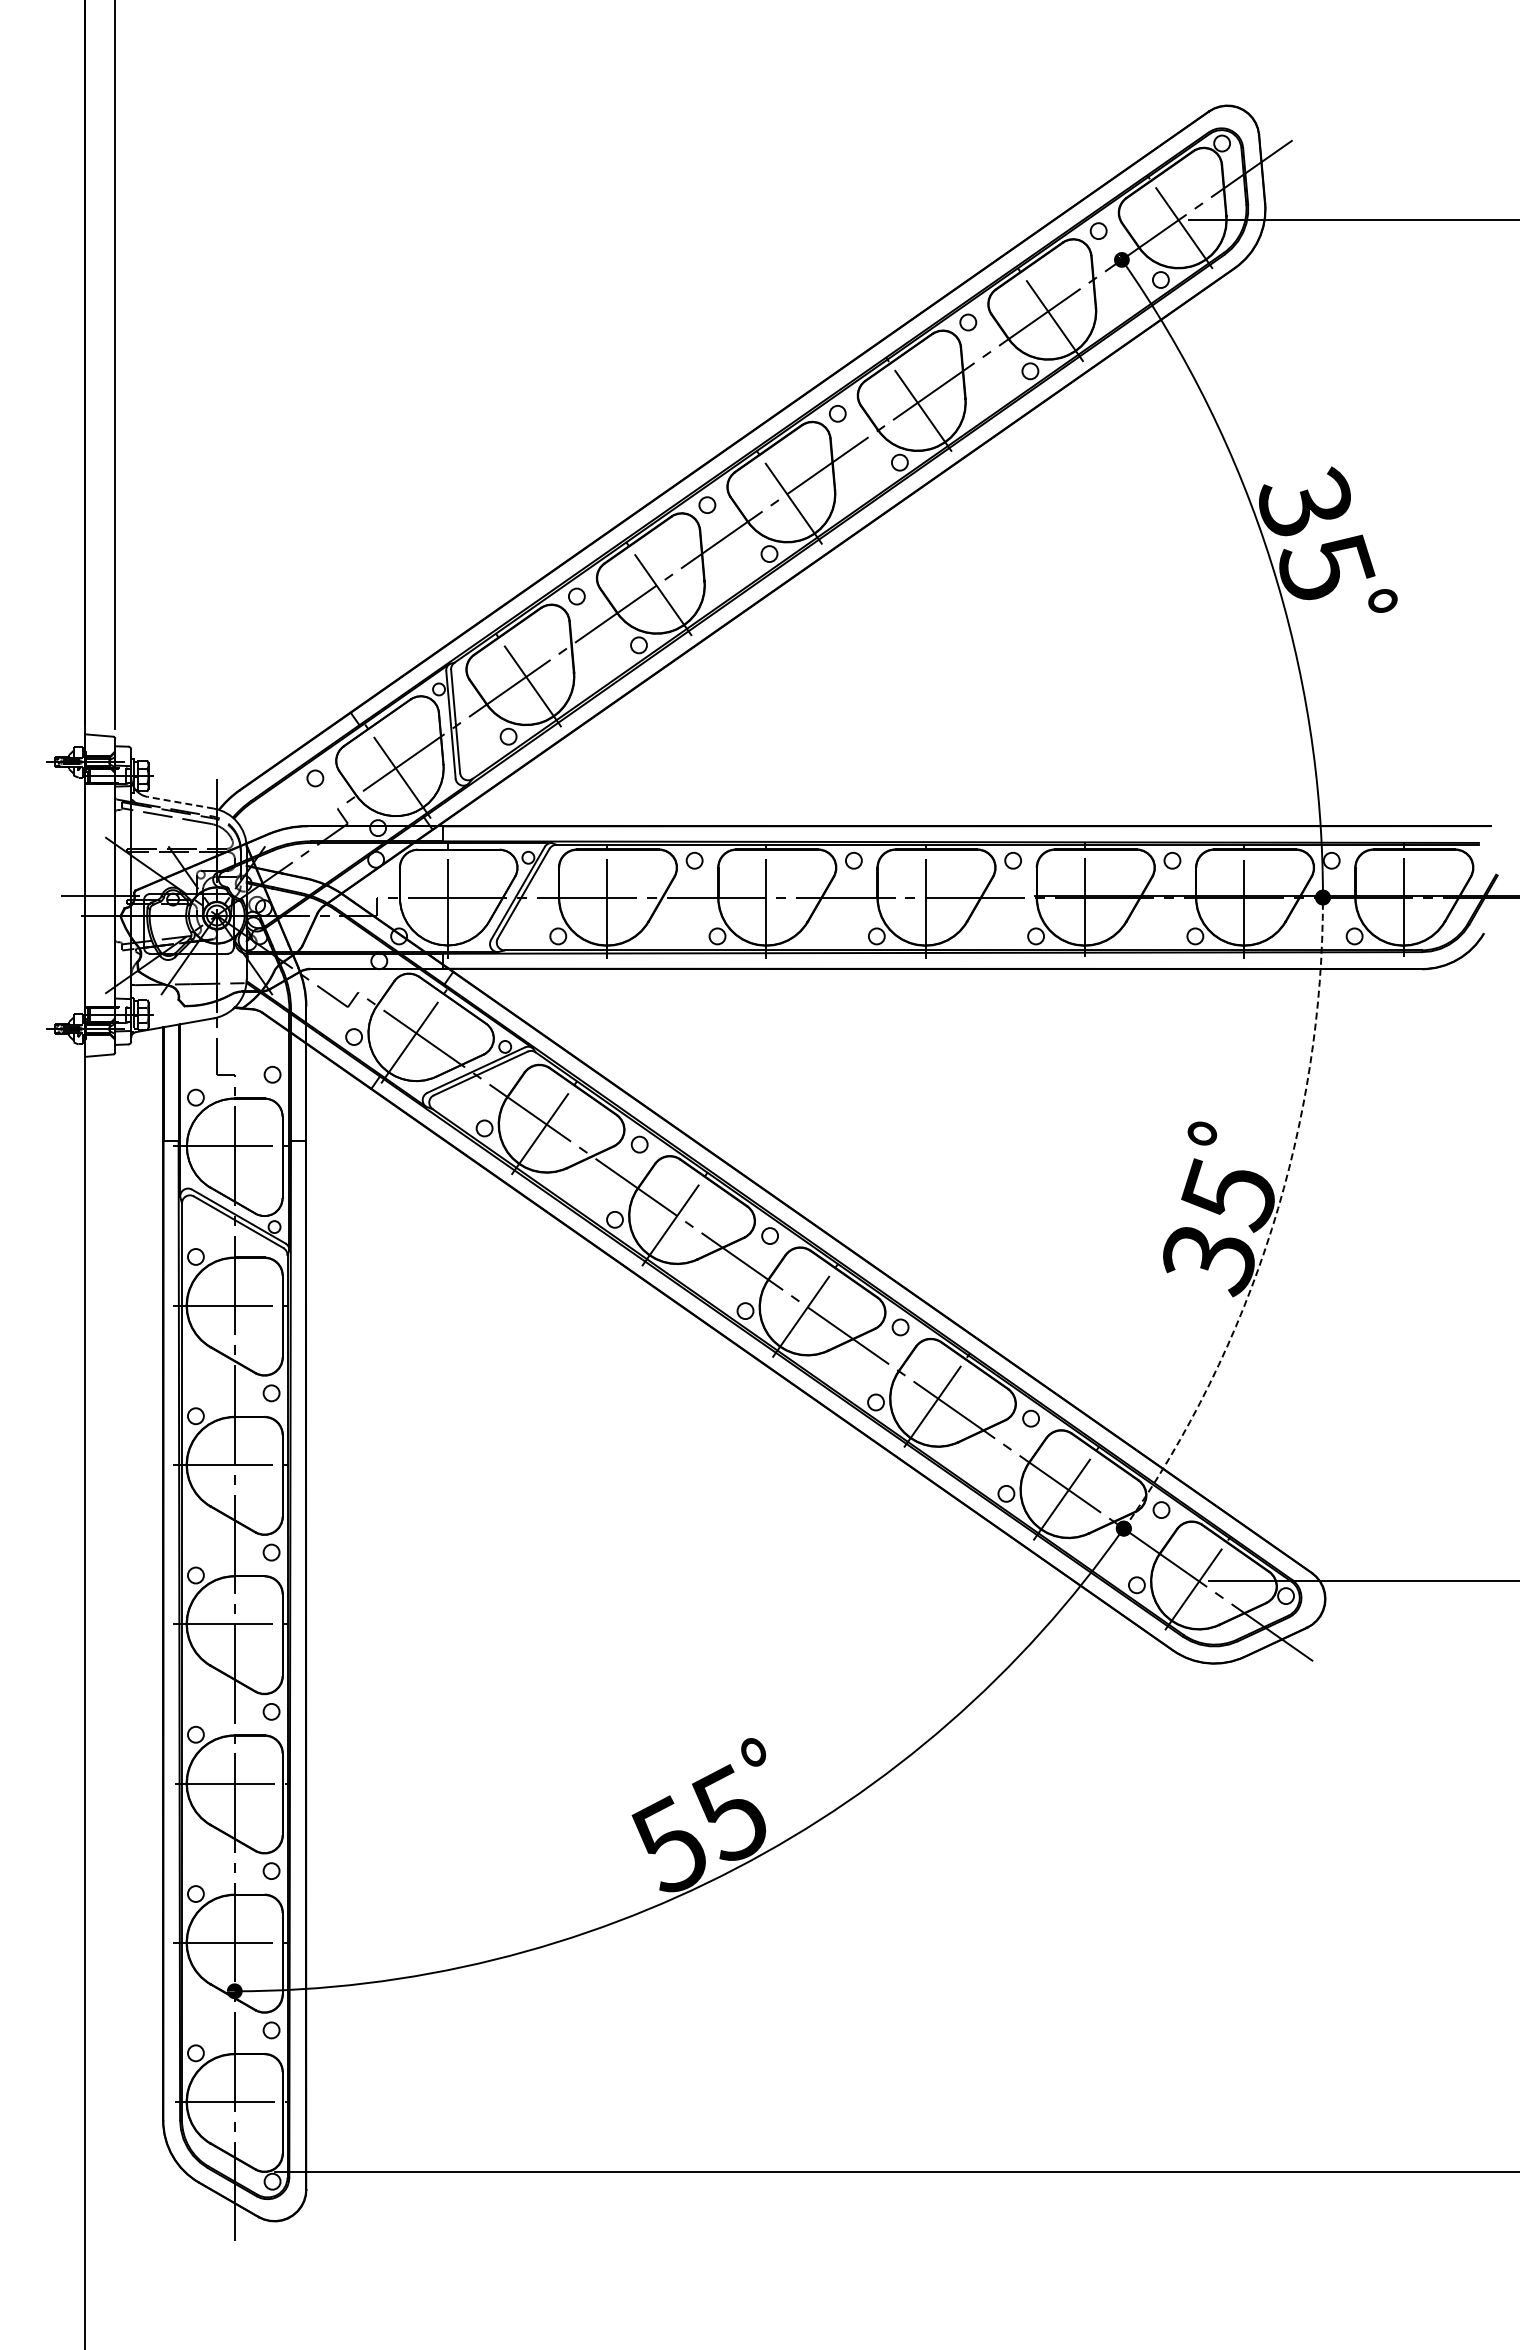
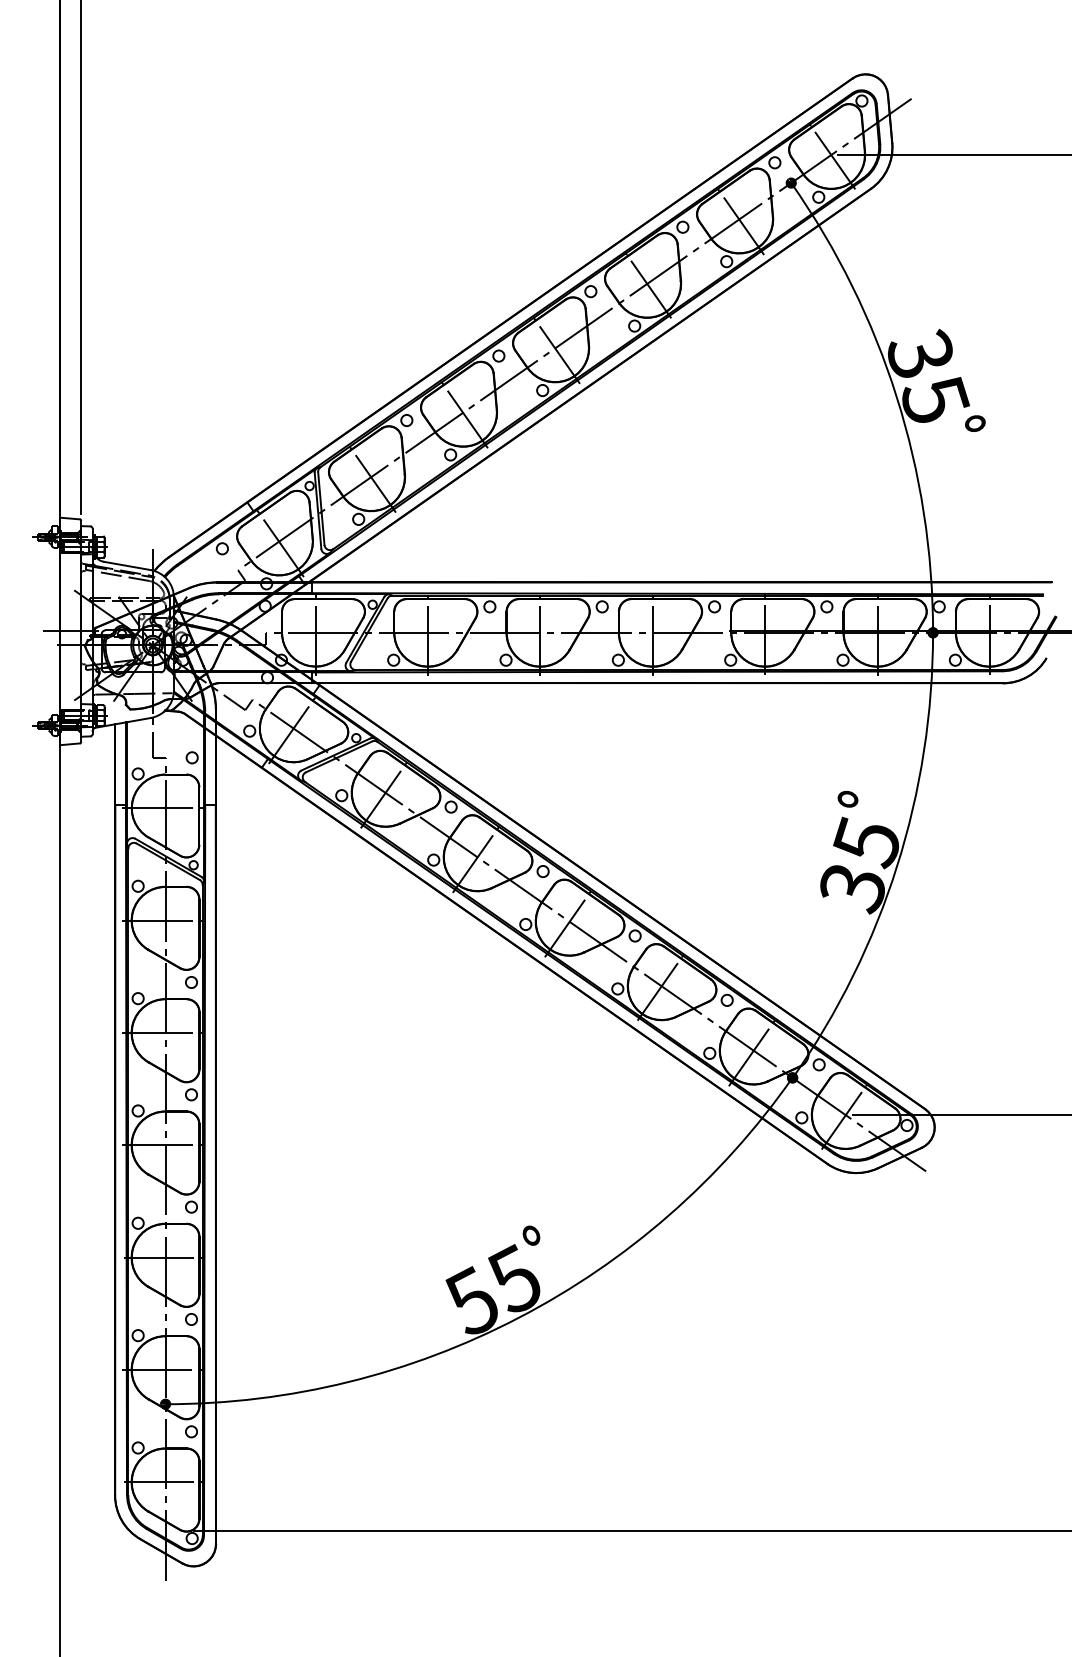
line: (180, 802) -> (127, 565), dashed -> solid
arc: (1272, 1228) -> (897, 866), dashed -> solid

